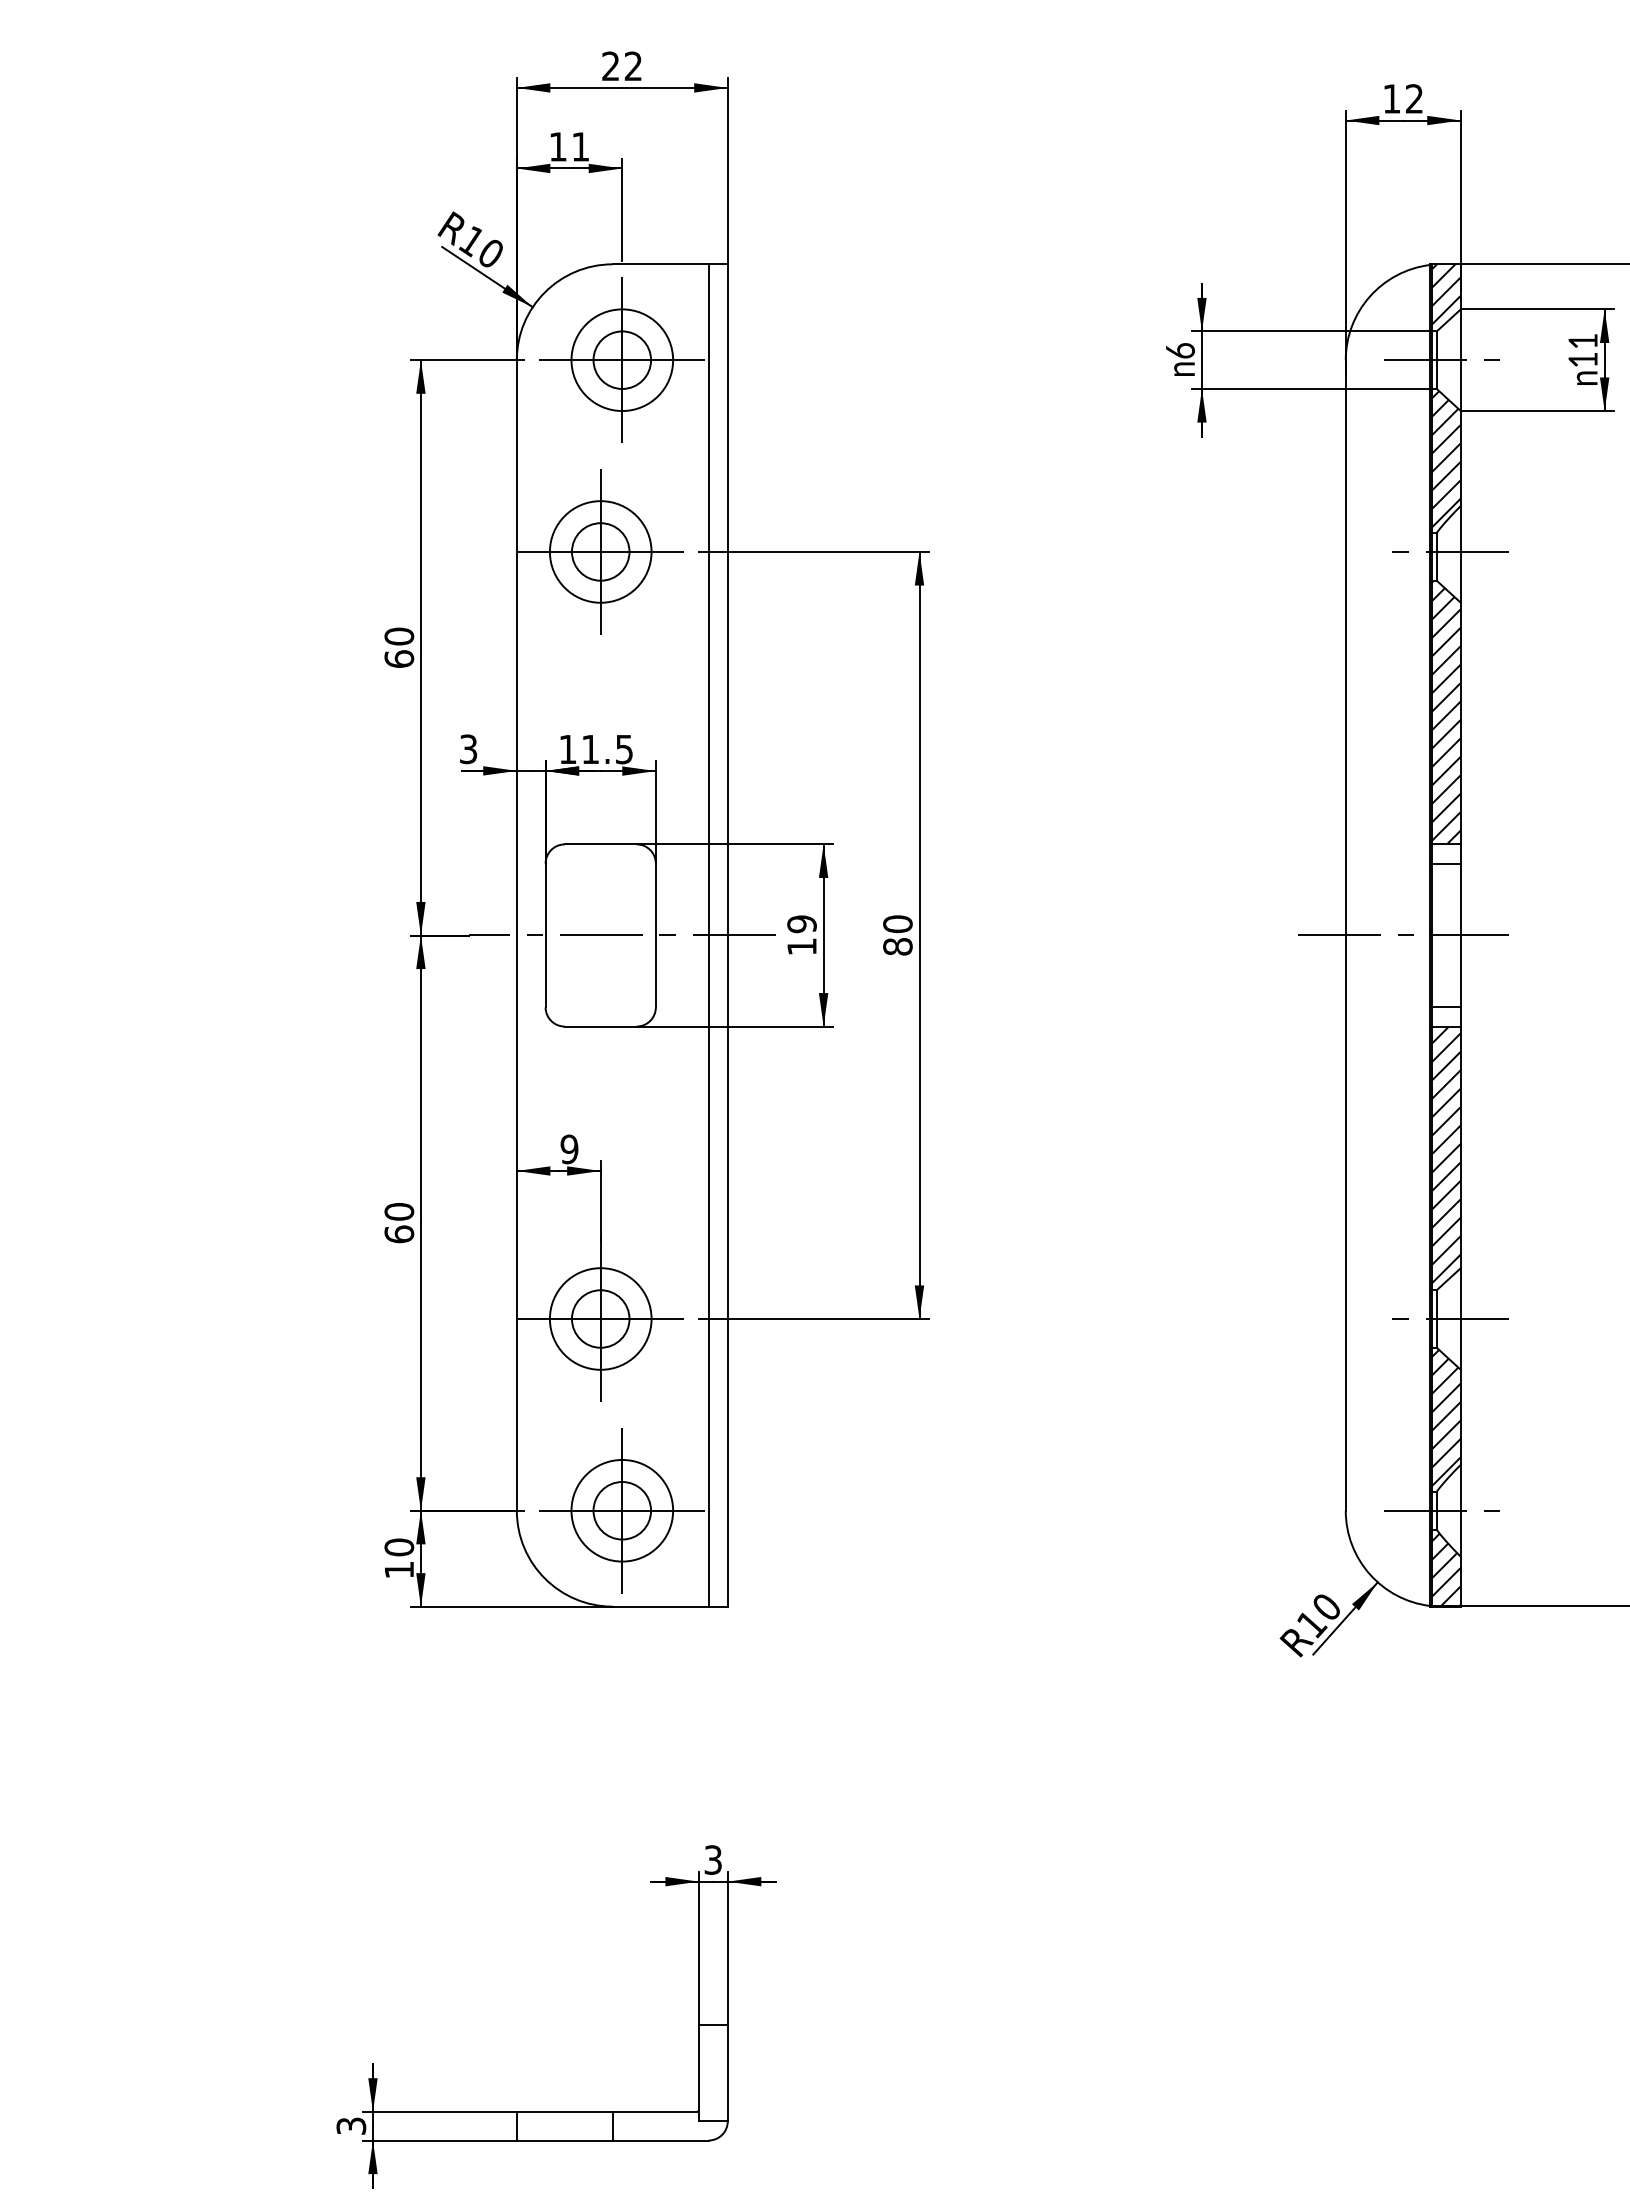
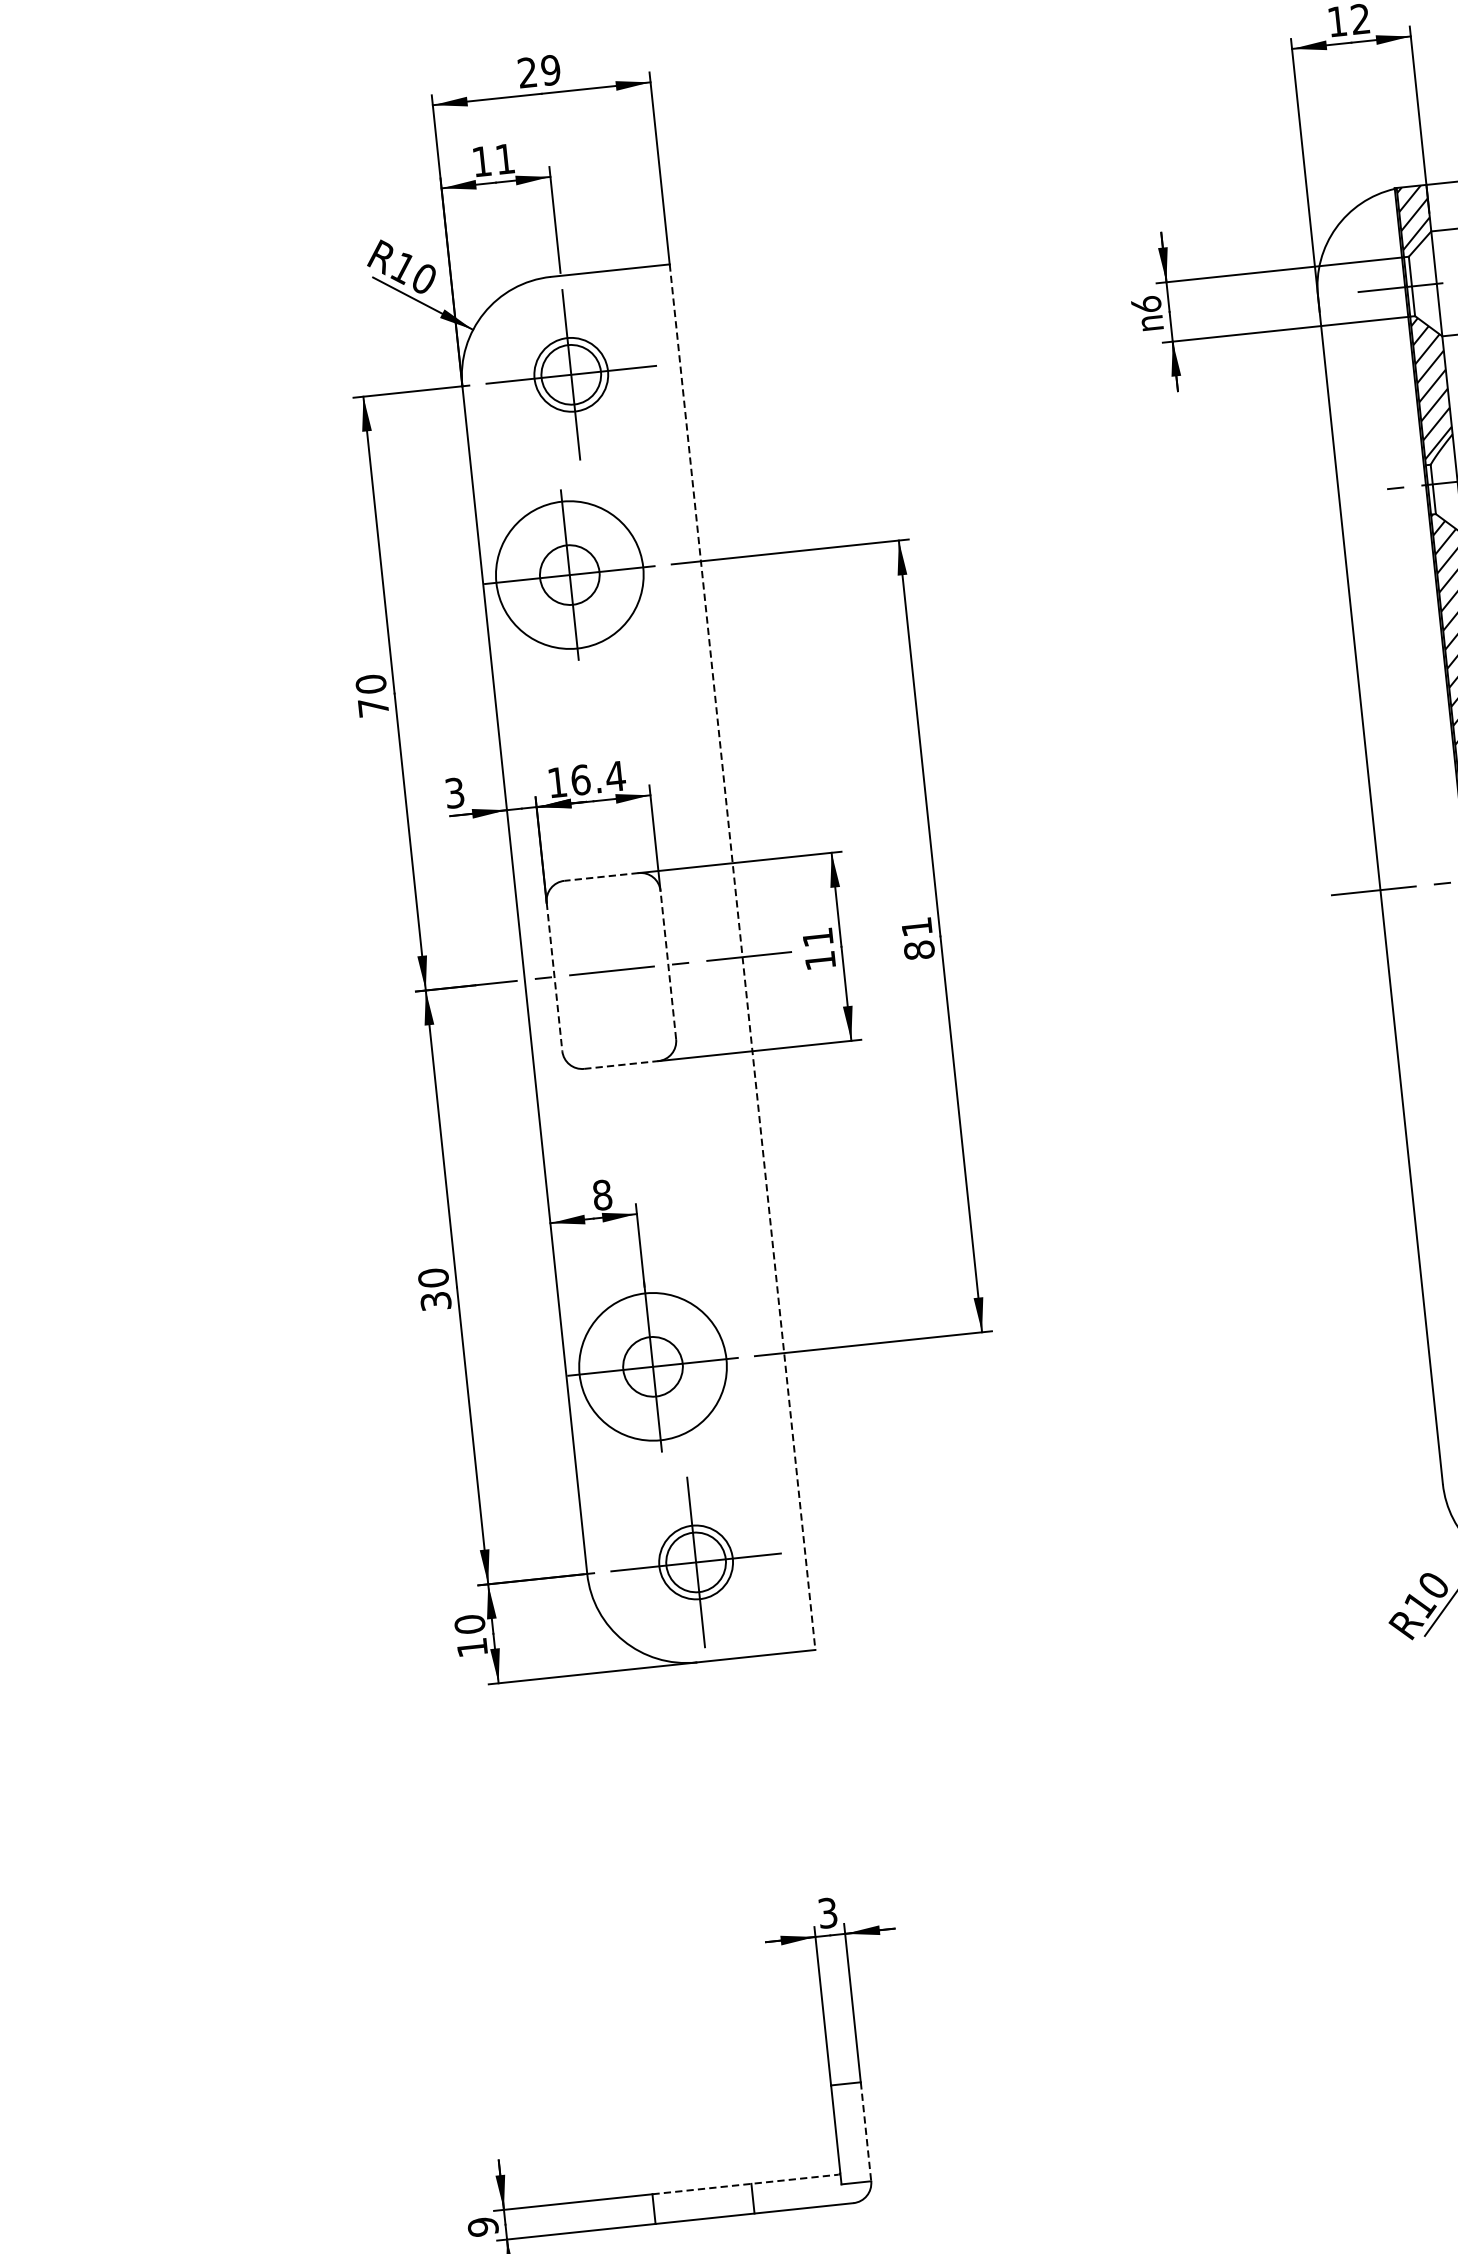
text: (633, 66) -> (550, 70), 22 -> 29
circle: (622, 360) -> (571, 375), size x0.7
circle: (600, 551) -> (569, 574), size x1.4
text: (399, 658) -> (373, 706), 60 -> 70
text: (607, 749) -> (598, 778), 11.5 -> 16.4
line: (600, 844) -> (601, 877), solid -> dashed
text: (801, 924) -> (817, 937), 19 -> 11
text: (897, 924) -> (916, 927), 80 -> 81
line: (545, 935) -> (554, 976), solid -> dashed
line: (655, 935) -> (667, 965), solid -> dashed
line: (708, 935) -> (722, 959), removed
line: (727, 935) -> (742, 957), solid -> dashed
line: (600, 1026) -> (621, 1064), solid -> dashed
text: (569, 1149) -> (602, 1195), 9 -> 8
text: (399, 1234) -> (436, 1301), 60 -> 30
circle: (600, 1318) -> (652, 1366), size x1.4
circle: (622, 1510) -> (696, 1562), size x0.7
line: (727, 2073) -> (865, 2131), solid -> dashed
line: (607, 2111) -> (745, 2184), solid -> dashed
text: (351, 2126) -> (483, 2227), 3 -> 9

